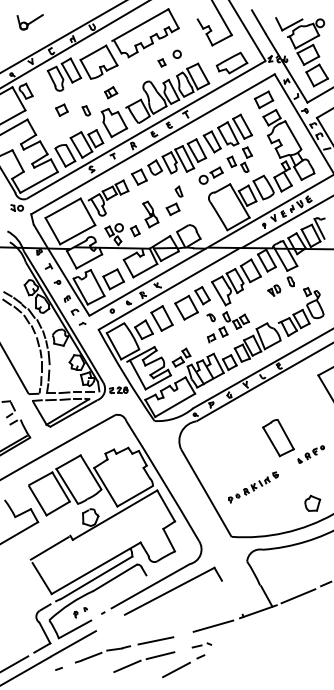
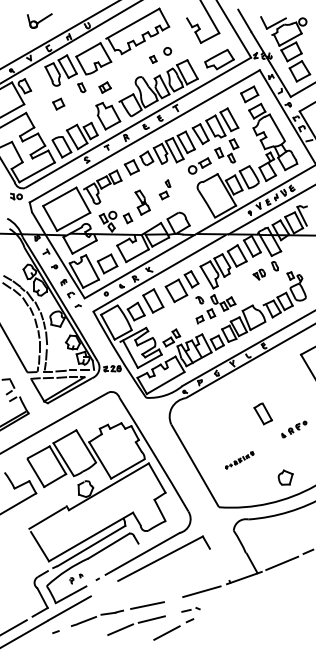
part: (29, 21) -> (39, 20), moved
part: (86, 110) -> (81, 87), moved
part: (173, 200) -> (164, 189), size x0.7
part: (277, 437) -> (262, 413), size x0.6
part: (253, 487) -> (239, 460), size x0.6
part: (312, 503) -> (285, 477), moved

